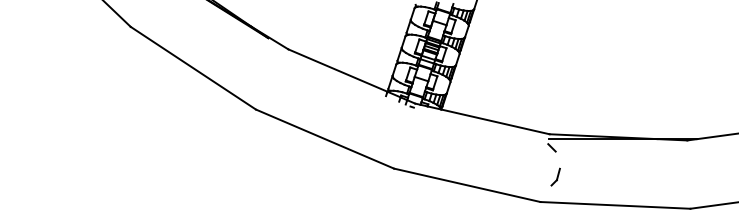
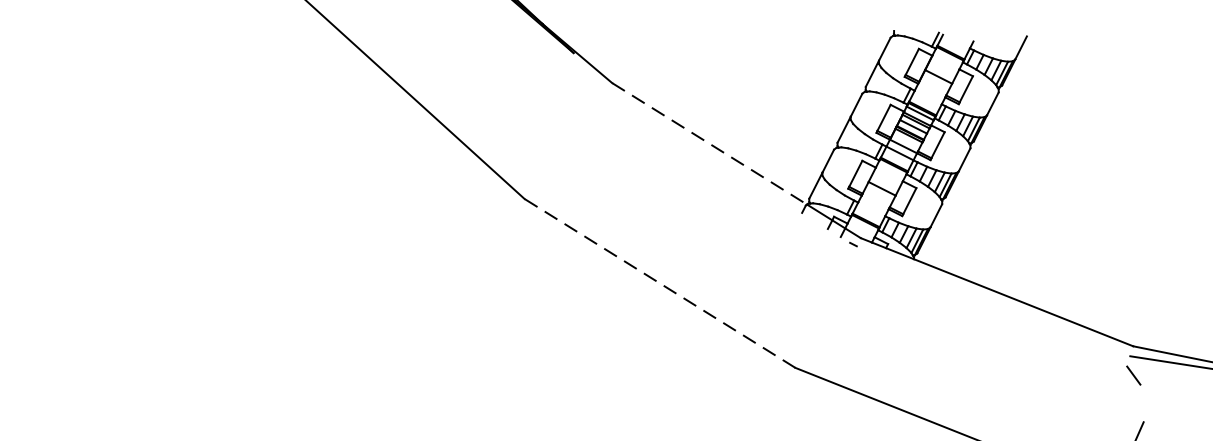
line: (338, 70) -> (710, 143), solid -> dashed
line: (324, 138) -> (659, 281), solid -> dashed

